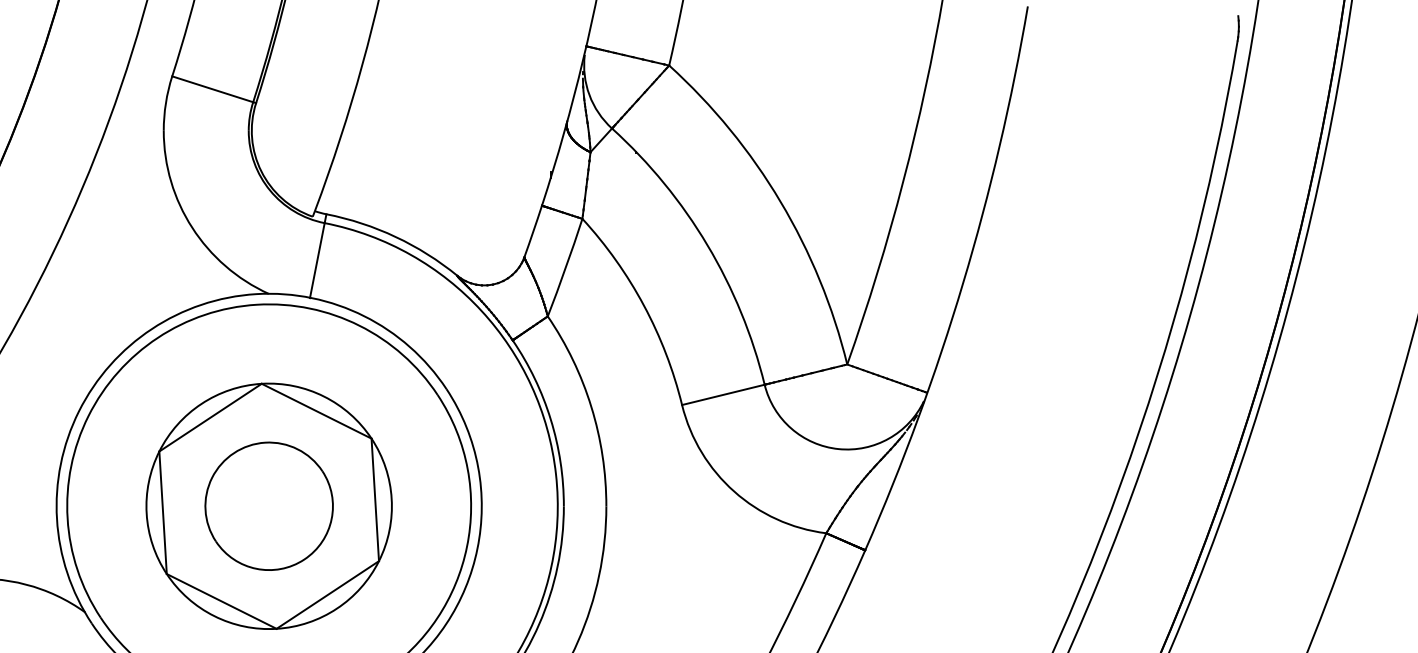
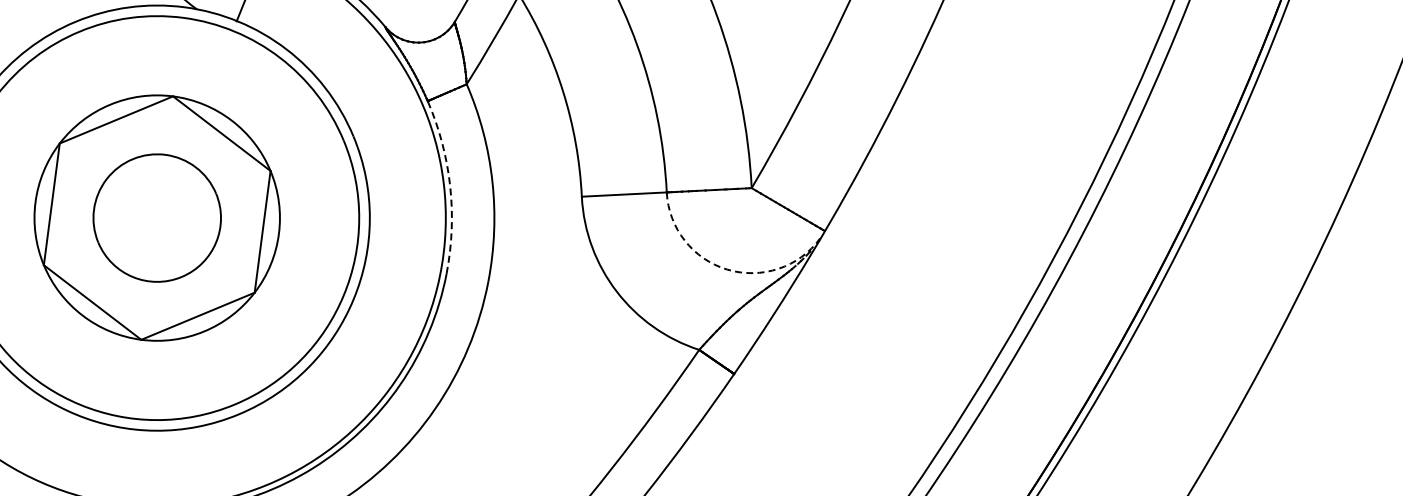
arc: (550, 419) -> (449, 186), solid -> dashed
arc: (838, 449) -> (727, 269), solid -> dashed

